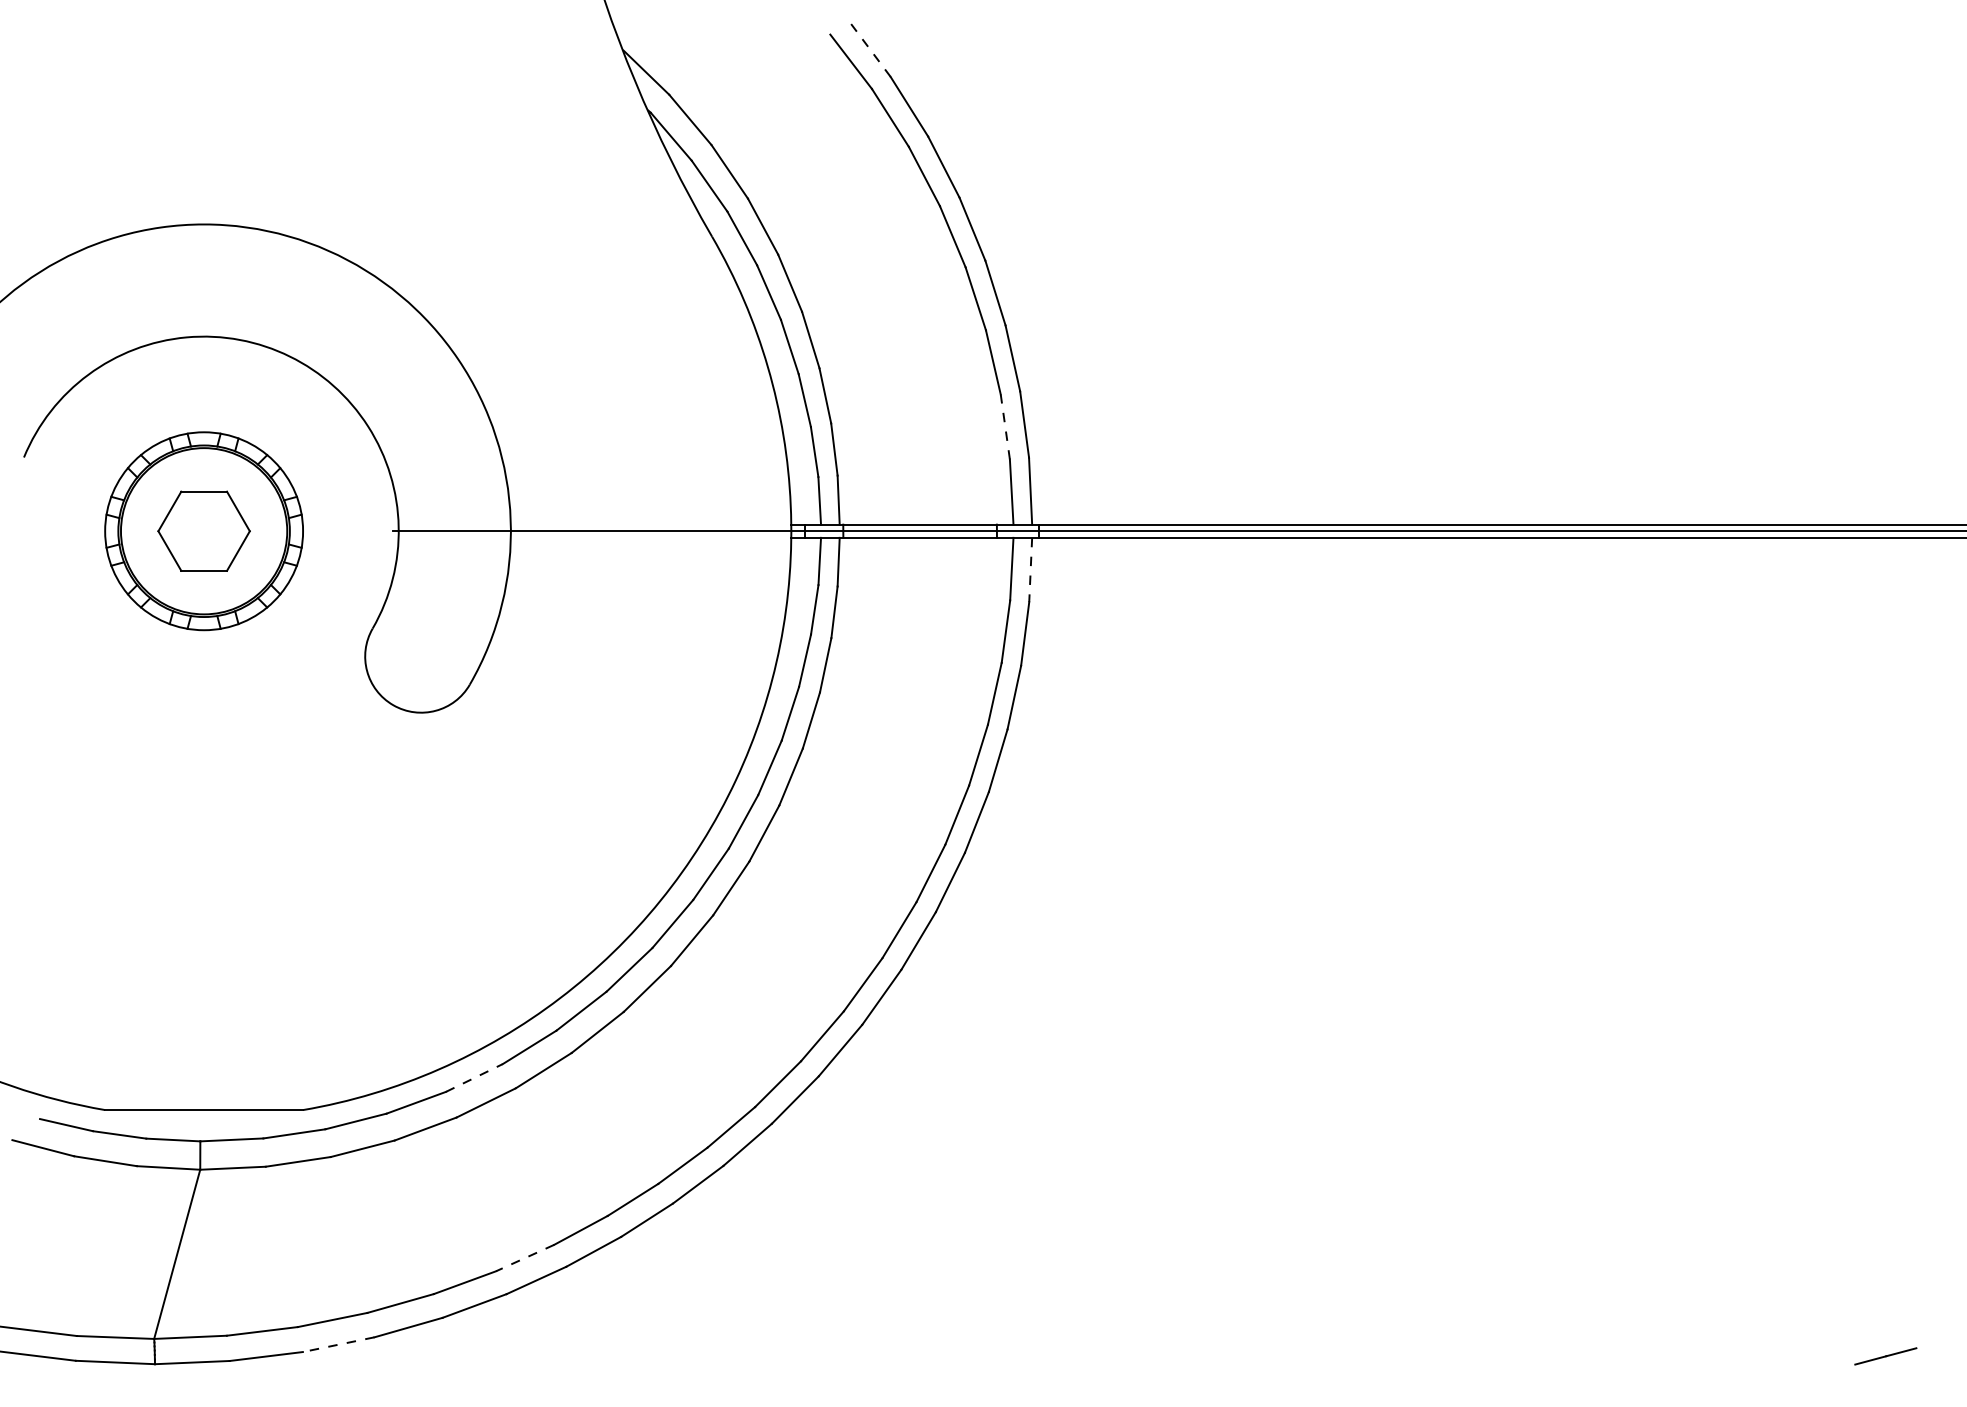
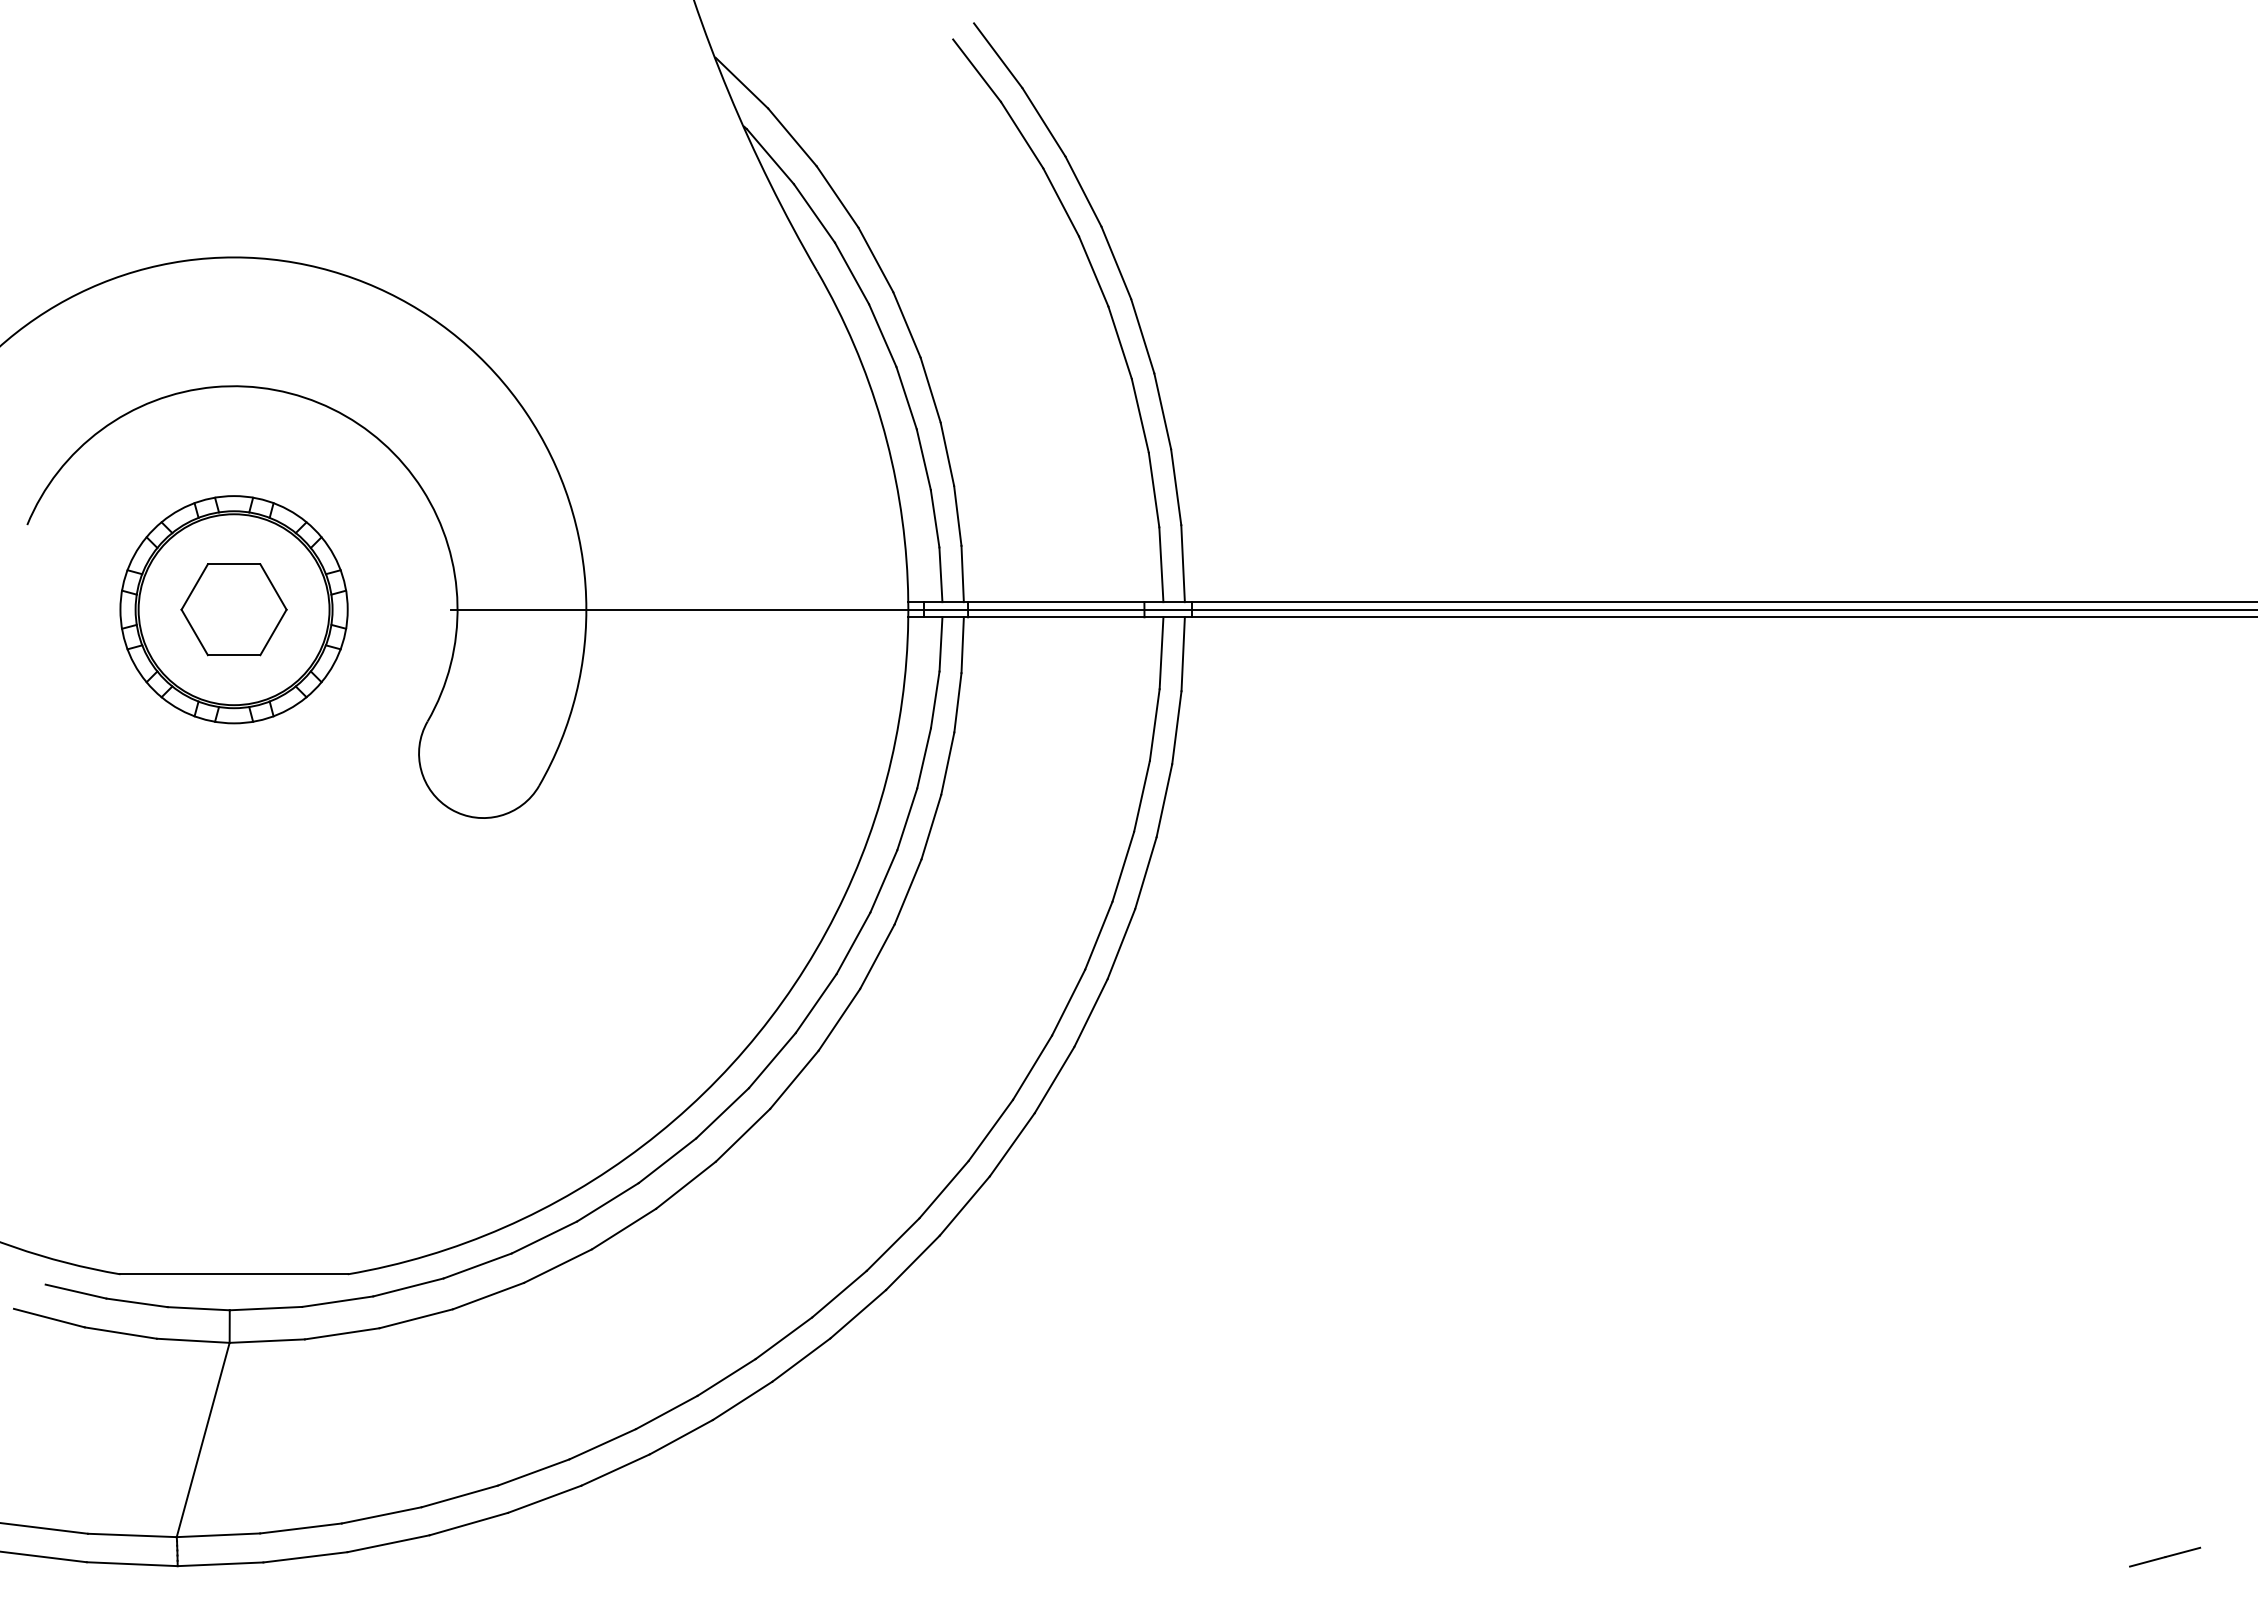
line: (868, 48) -> (997, 55), dashed -> solid
line: (1005, 427) -> (1154, 490), dashed -> solid
line: (1030, 570) -> (1183, 654), dashed -> solid
line: (474, 1077) -> (544, 1237), dashed -> solid
line: (524, 1258) -> (602, 1444), dashed -> solid
line: (338, 1344) -> (388, 1543), dashed -> solid

